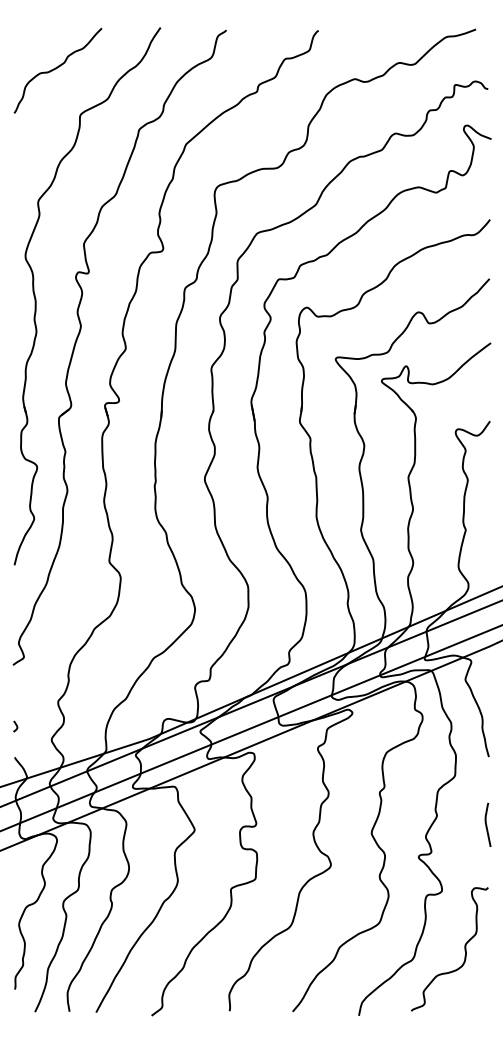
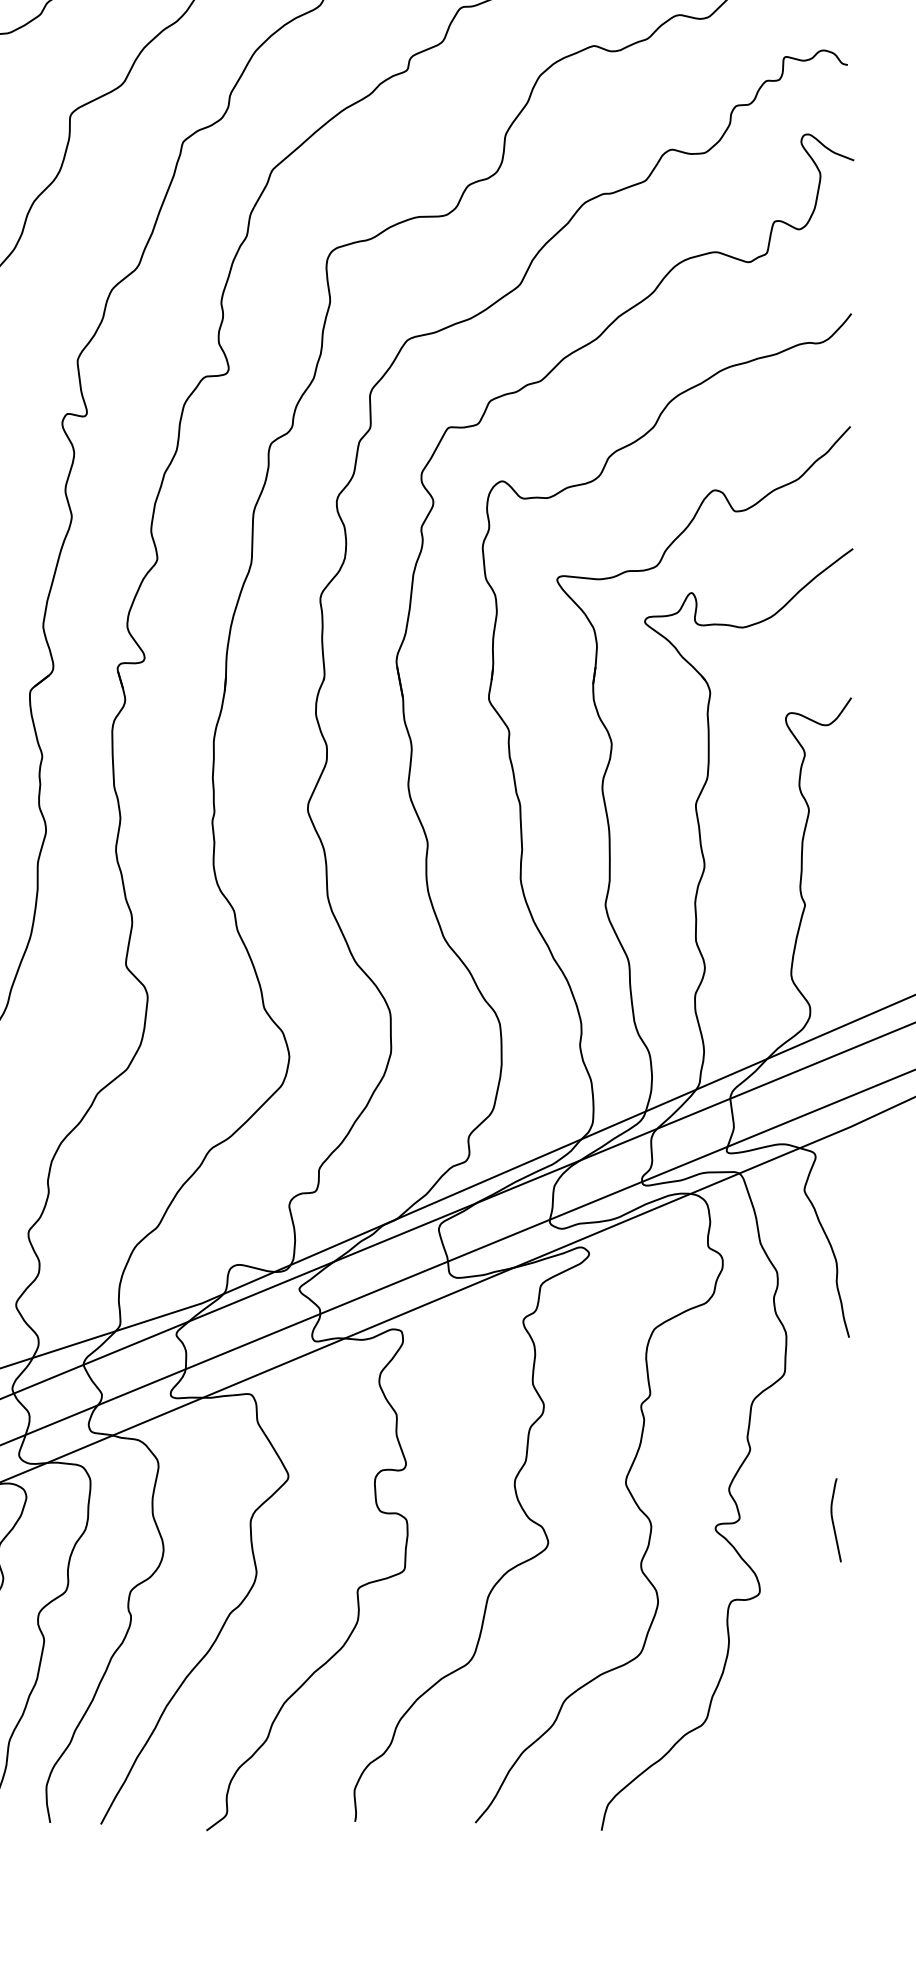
curve: (486, 824) -> (833, 1519), moved
curve: (464, 949) -> (802, 1704), removed

